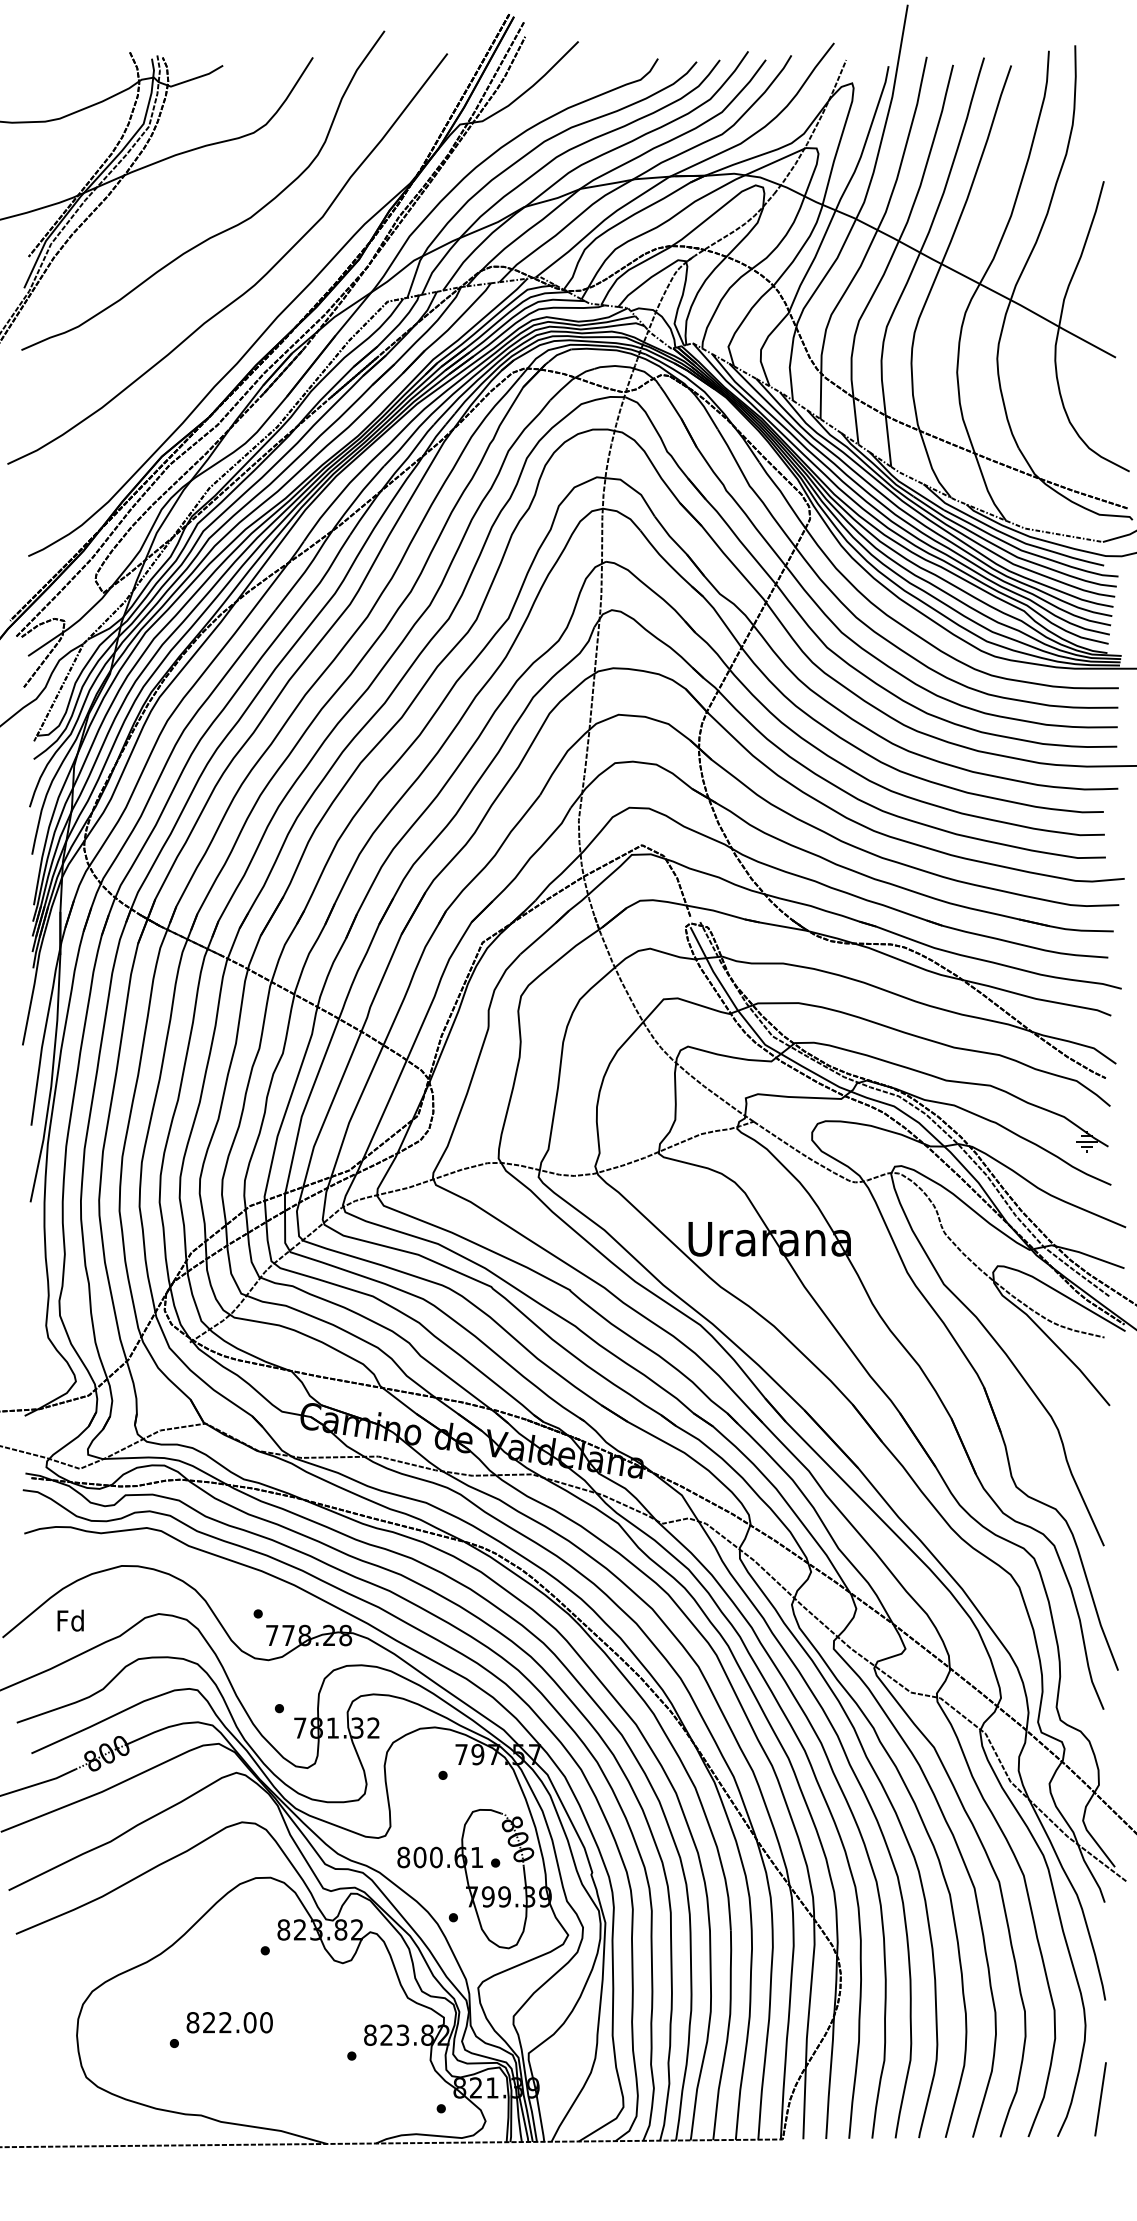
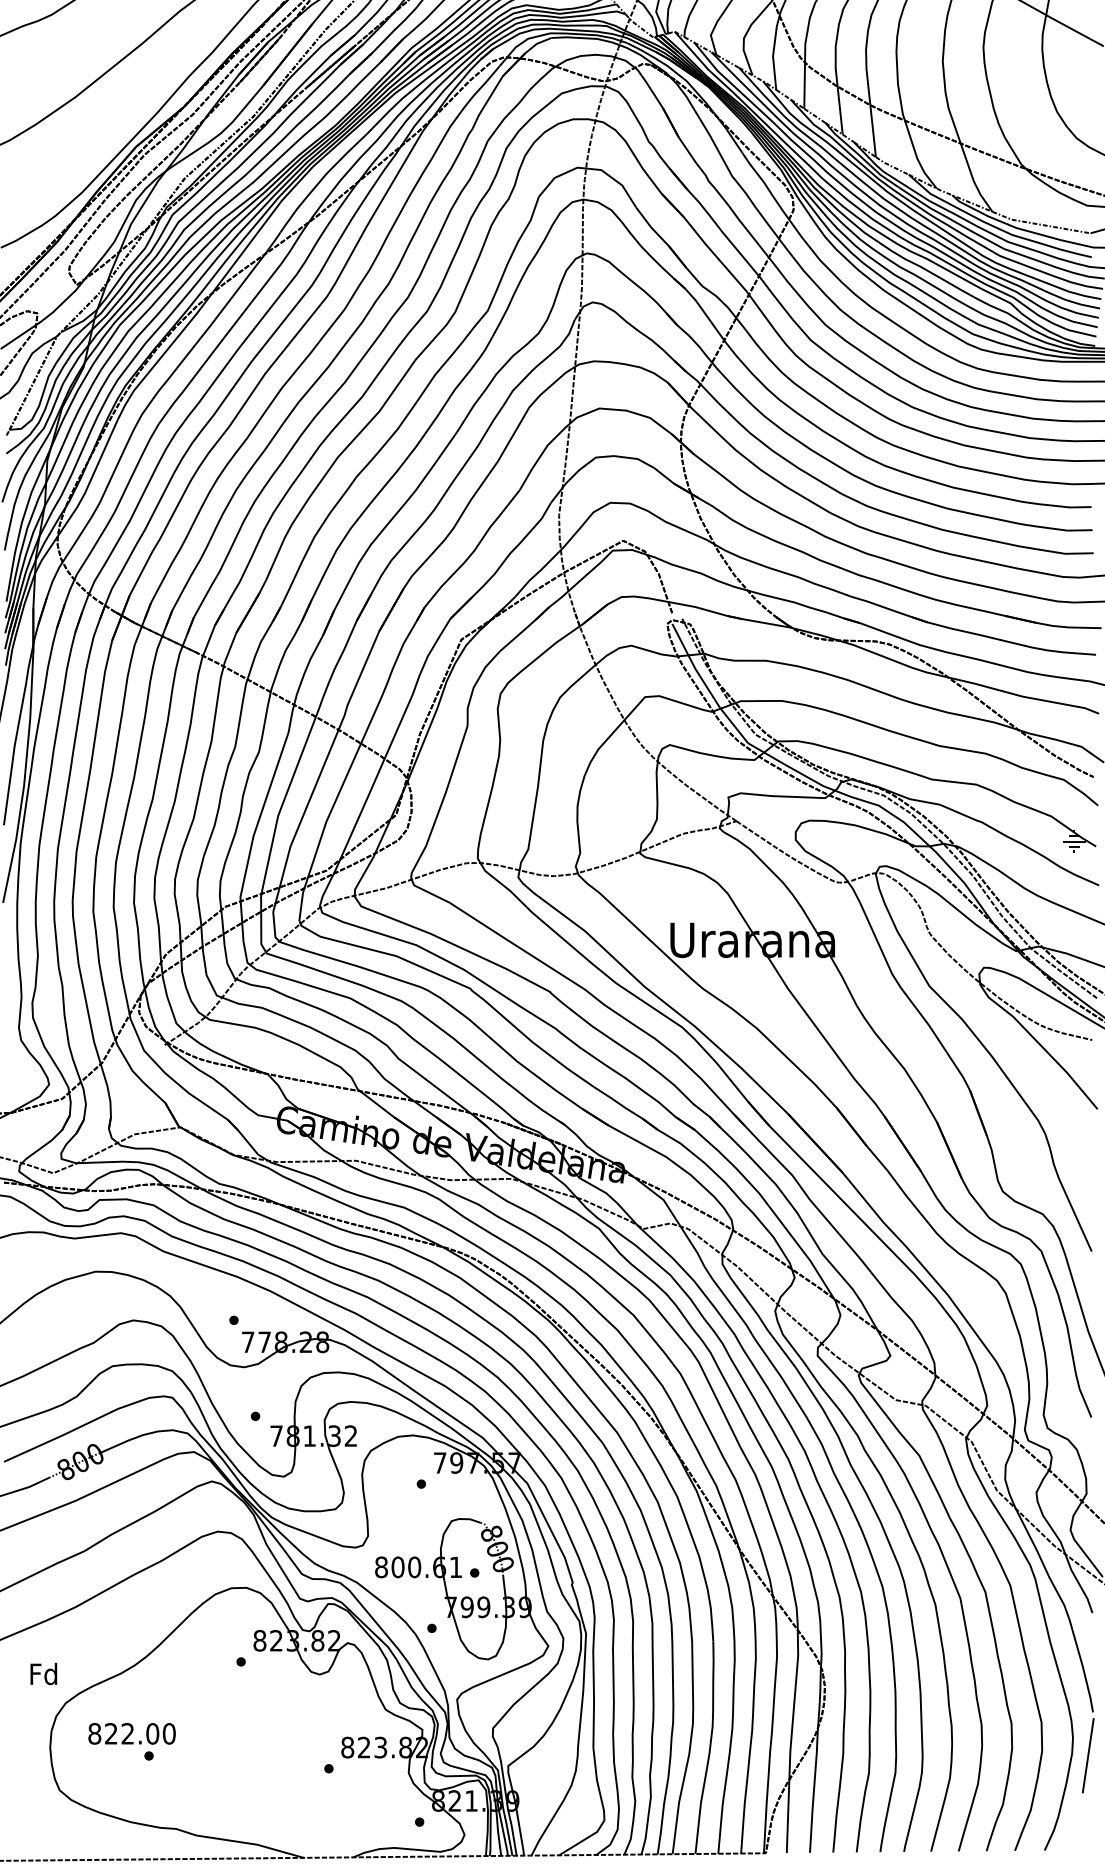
text: (70, 1620) -> (43, 1673), moved
text: (229, 2022) -> (131, 1733), moved
line: (1100, 2099) -> (1088, 1755), moved

